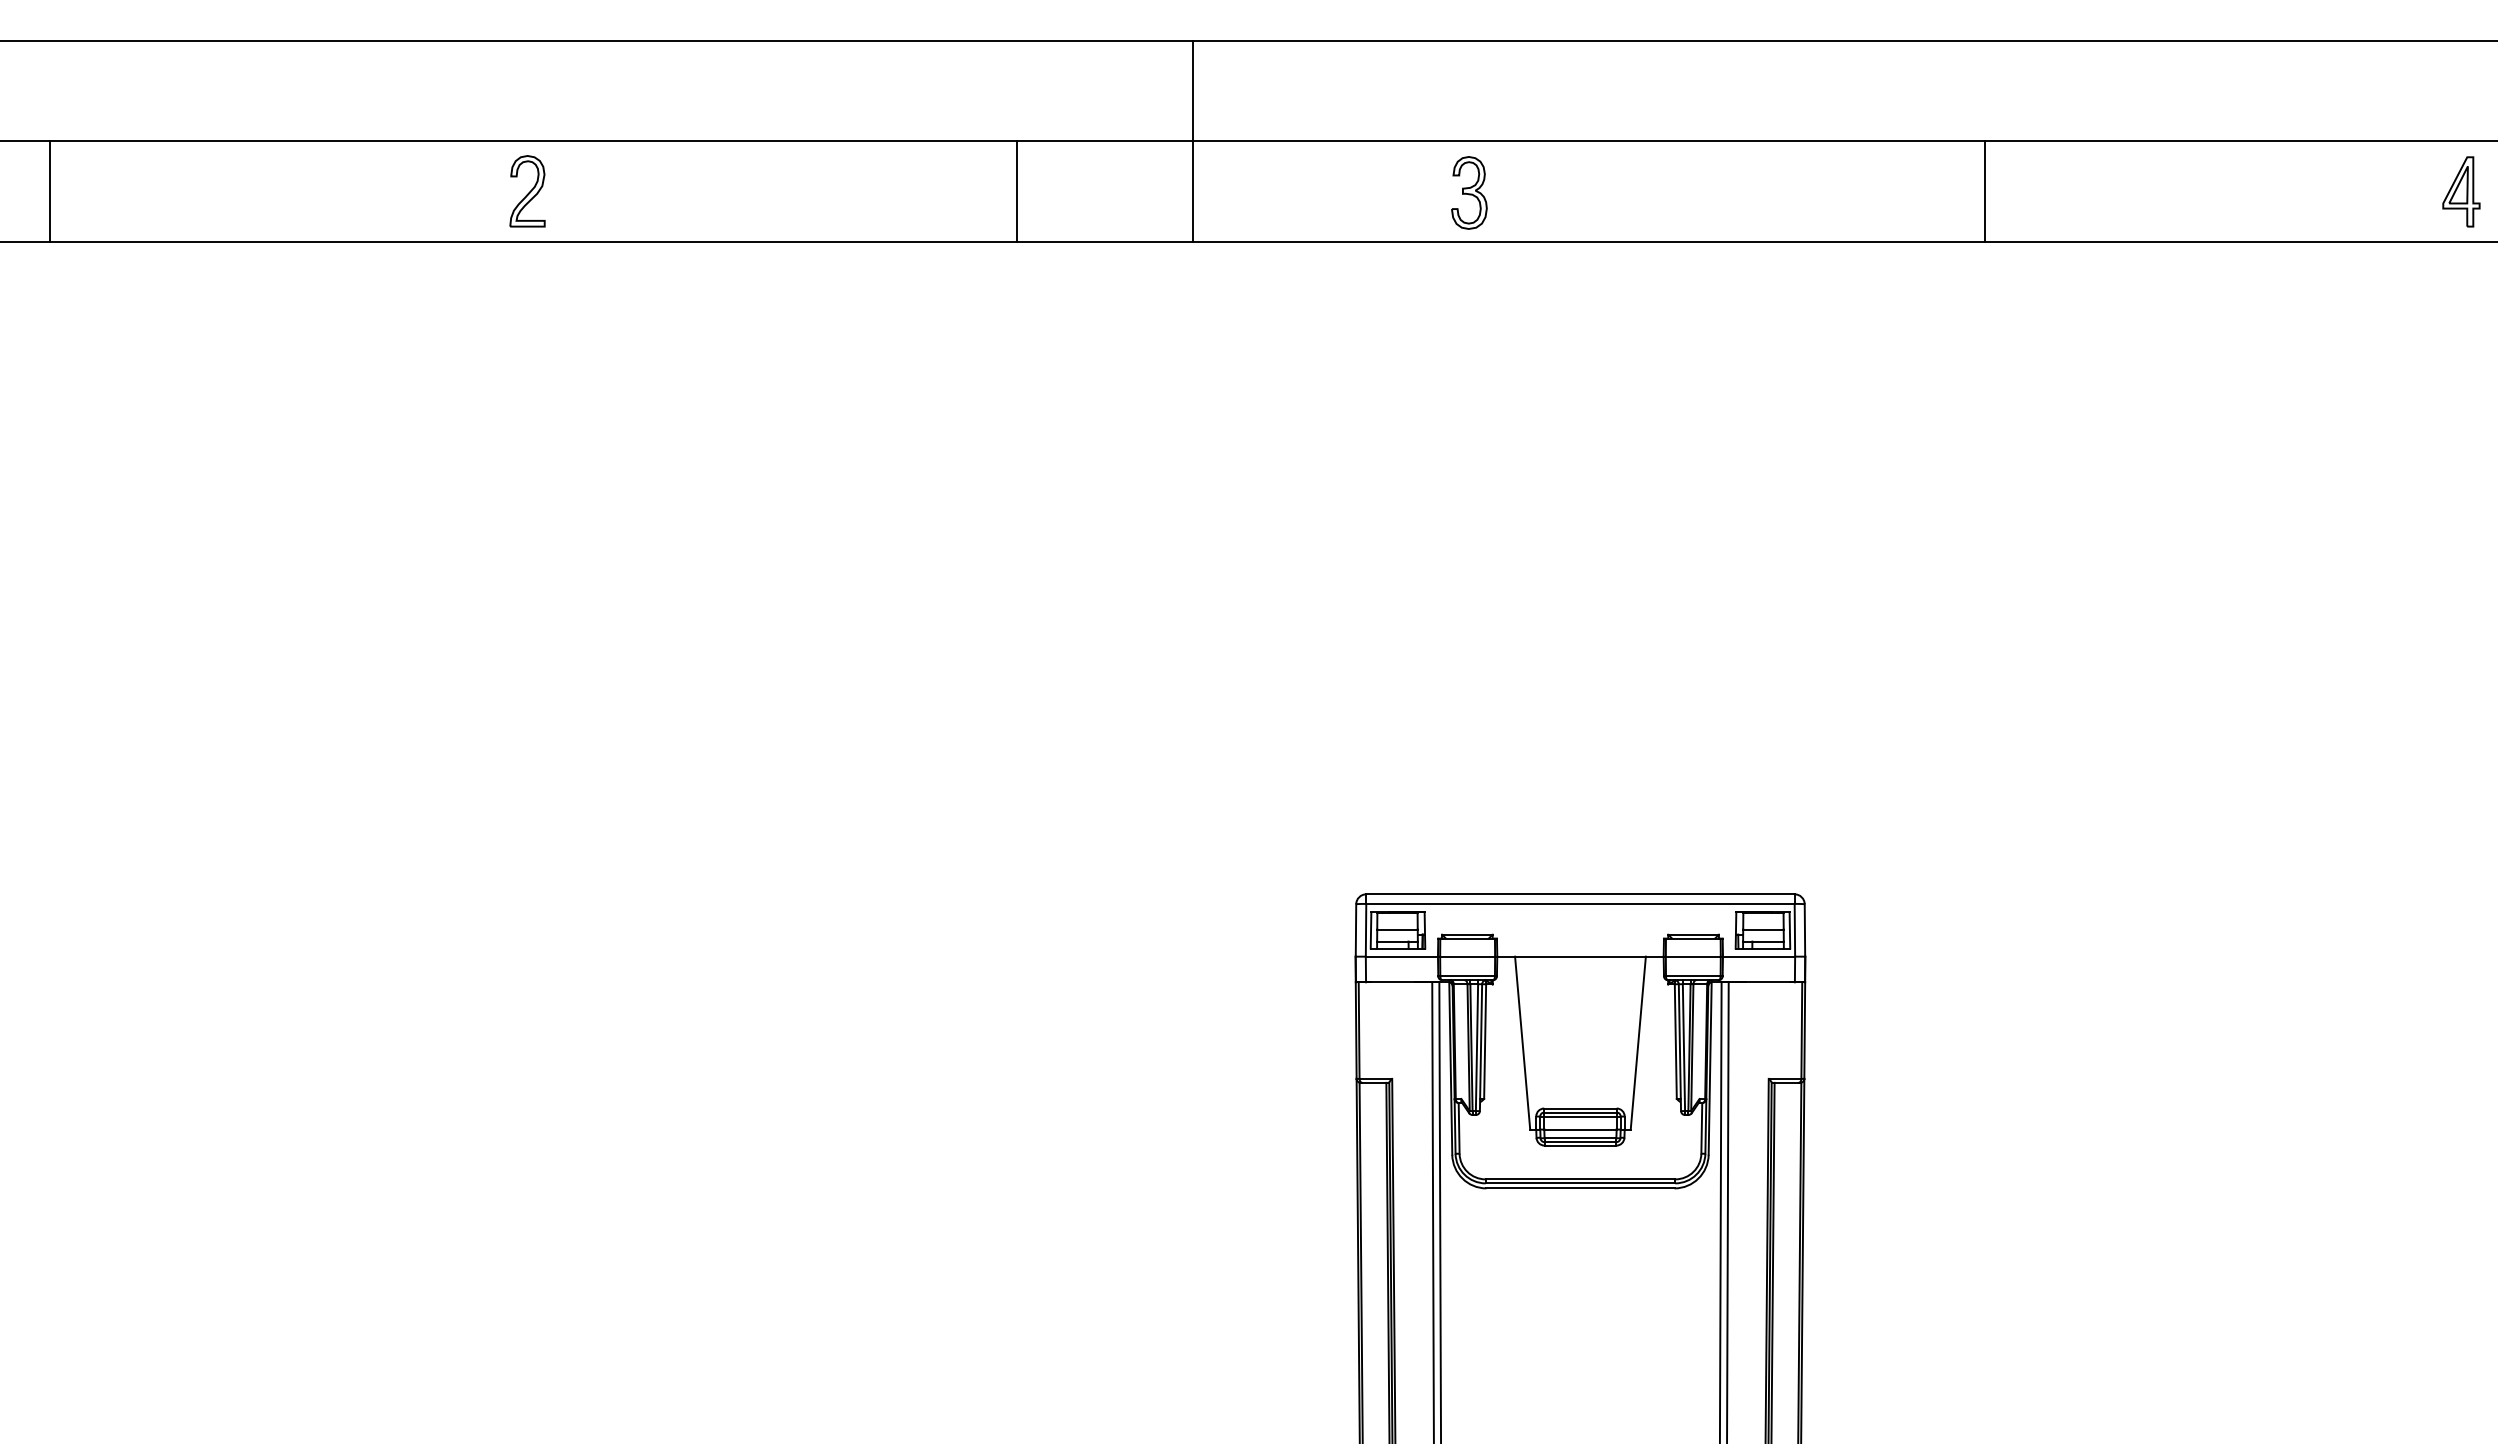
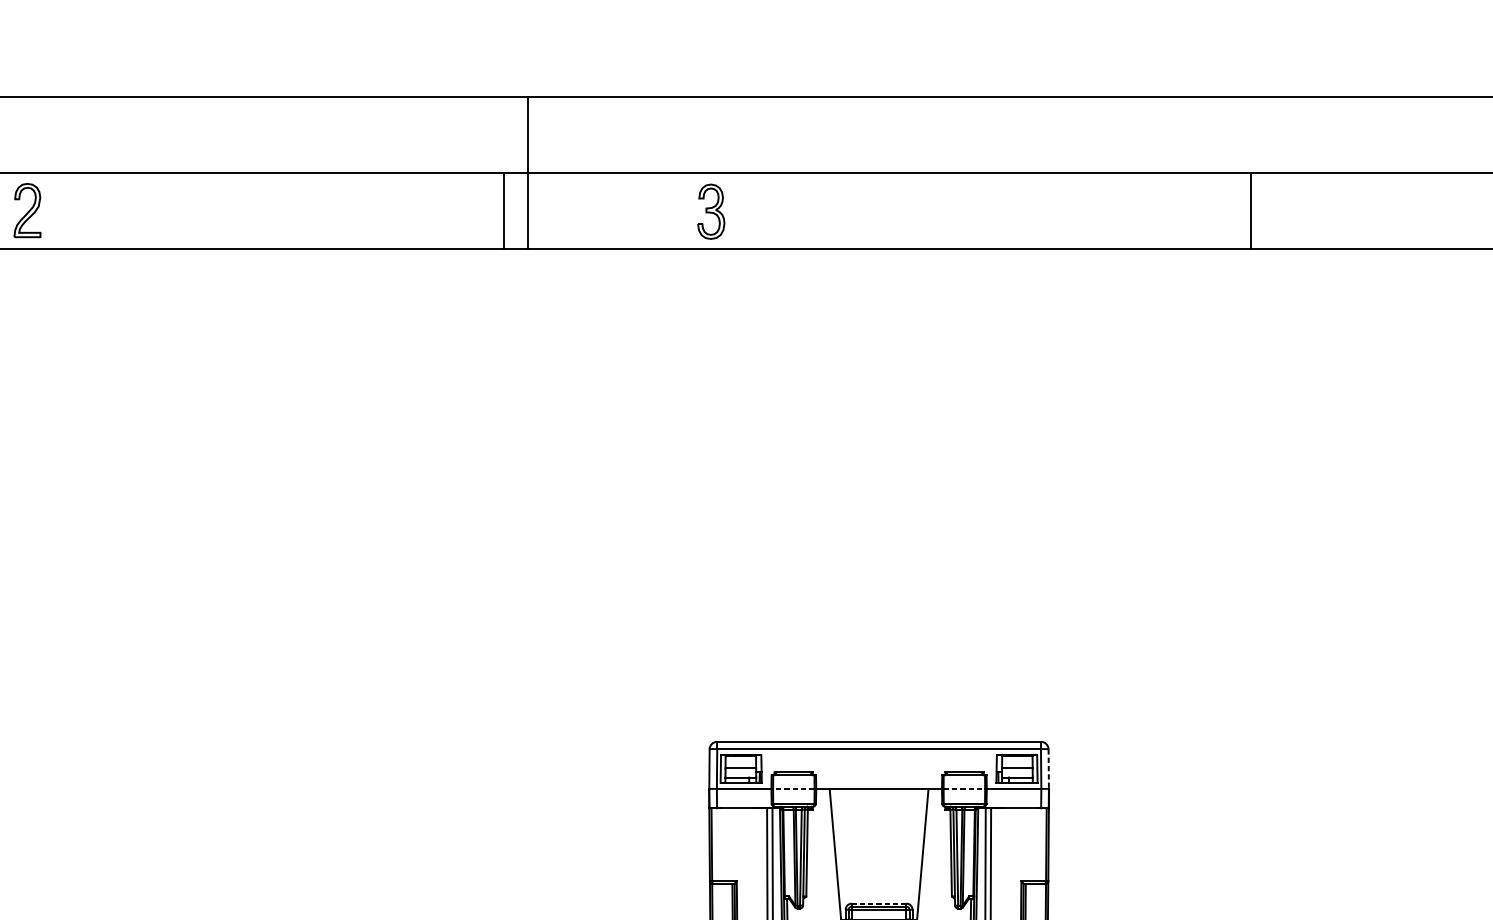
line: (1193, 140) -> (527, 172), moved
part: (527, 191) -> (27, 210), moved
line: (1017, 191) -> (504, 210), moved
line: (1984, 191) -> (1250, 210), moved
part: (1469, 192) -> (711, 211), moved
line: (1804, 930) -> (1048, 769), solid -> dashed
line: (1467, 956) -> (793, 788), solid -> dashed
line: (1693, 956) -> (964, 788), solid -> dashed
line: (1579, 1108) -> (878, 903), solid -> dashed

